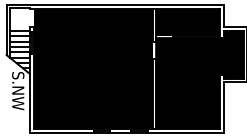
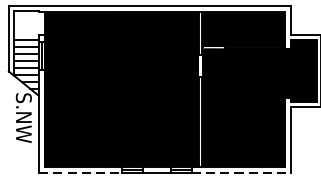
line: (62, 133) -> (81, 173), solid -> dashed
line: (186, 133) -> (242, 173), solid -> dashed

